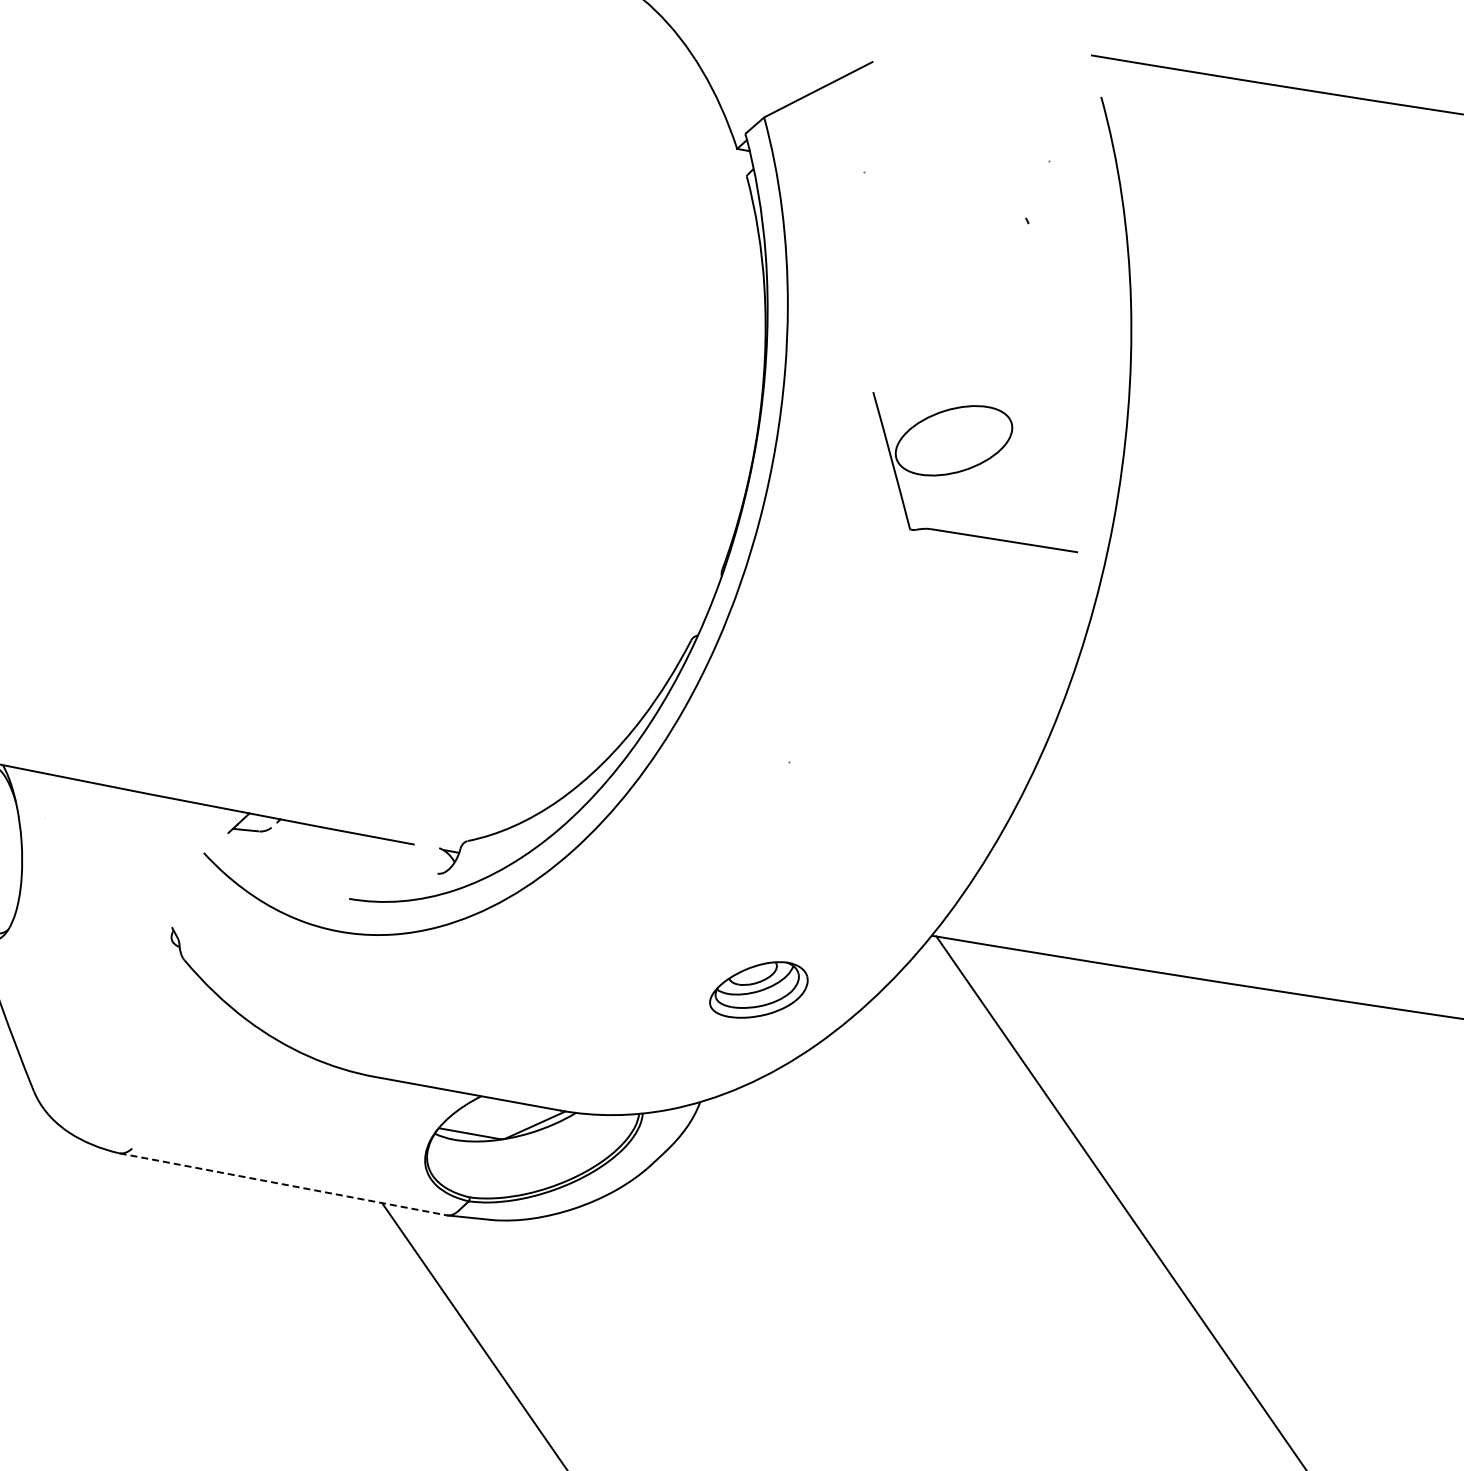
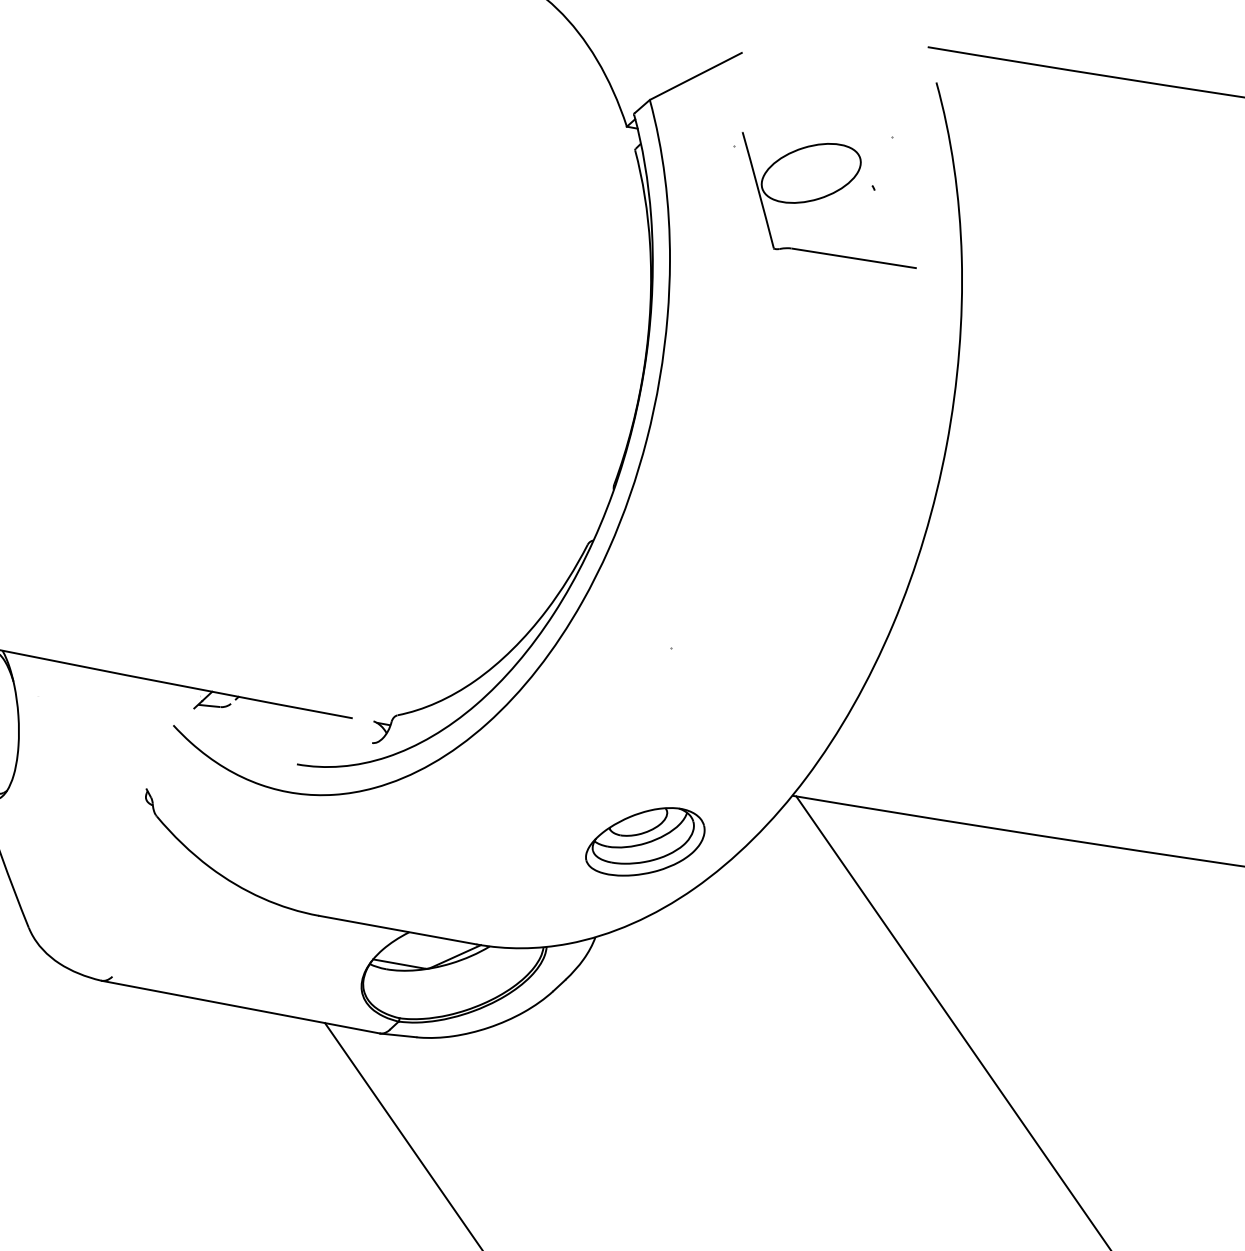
part: (975, 472) -> (829, 200), moved
part: (758, 989) -> (645, 841), size x1.43
line: (283, 1184) -> (241, 1007), dashed -> solid

